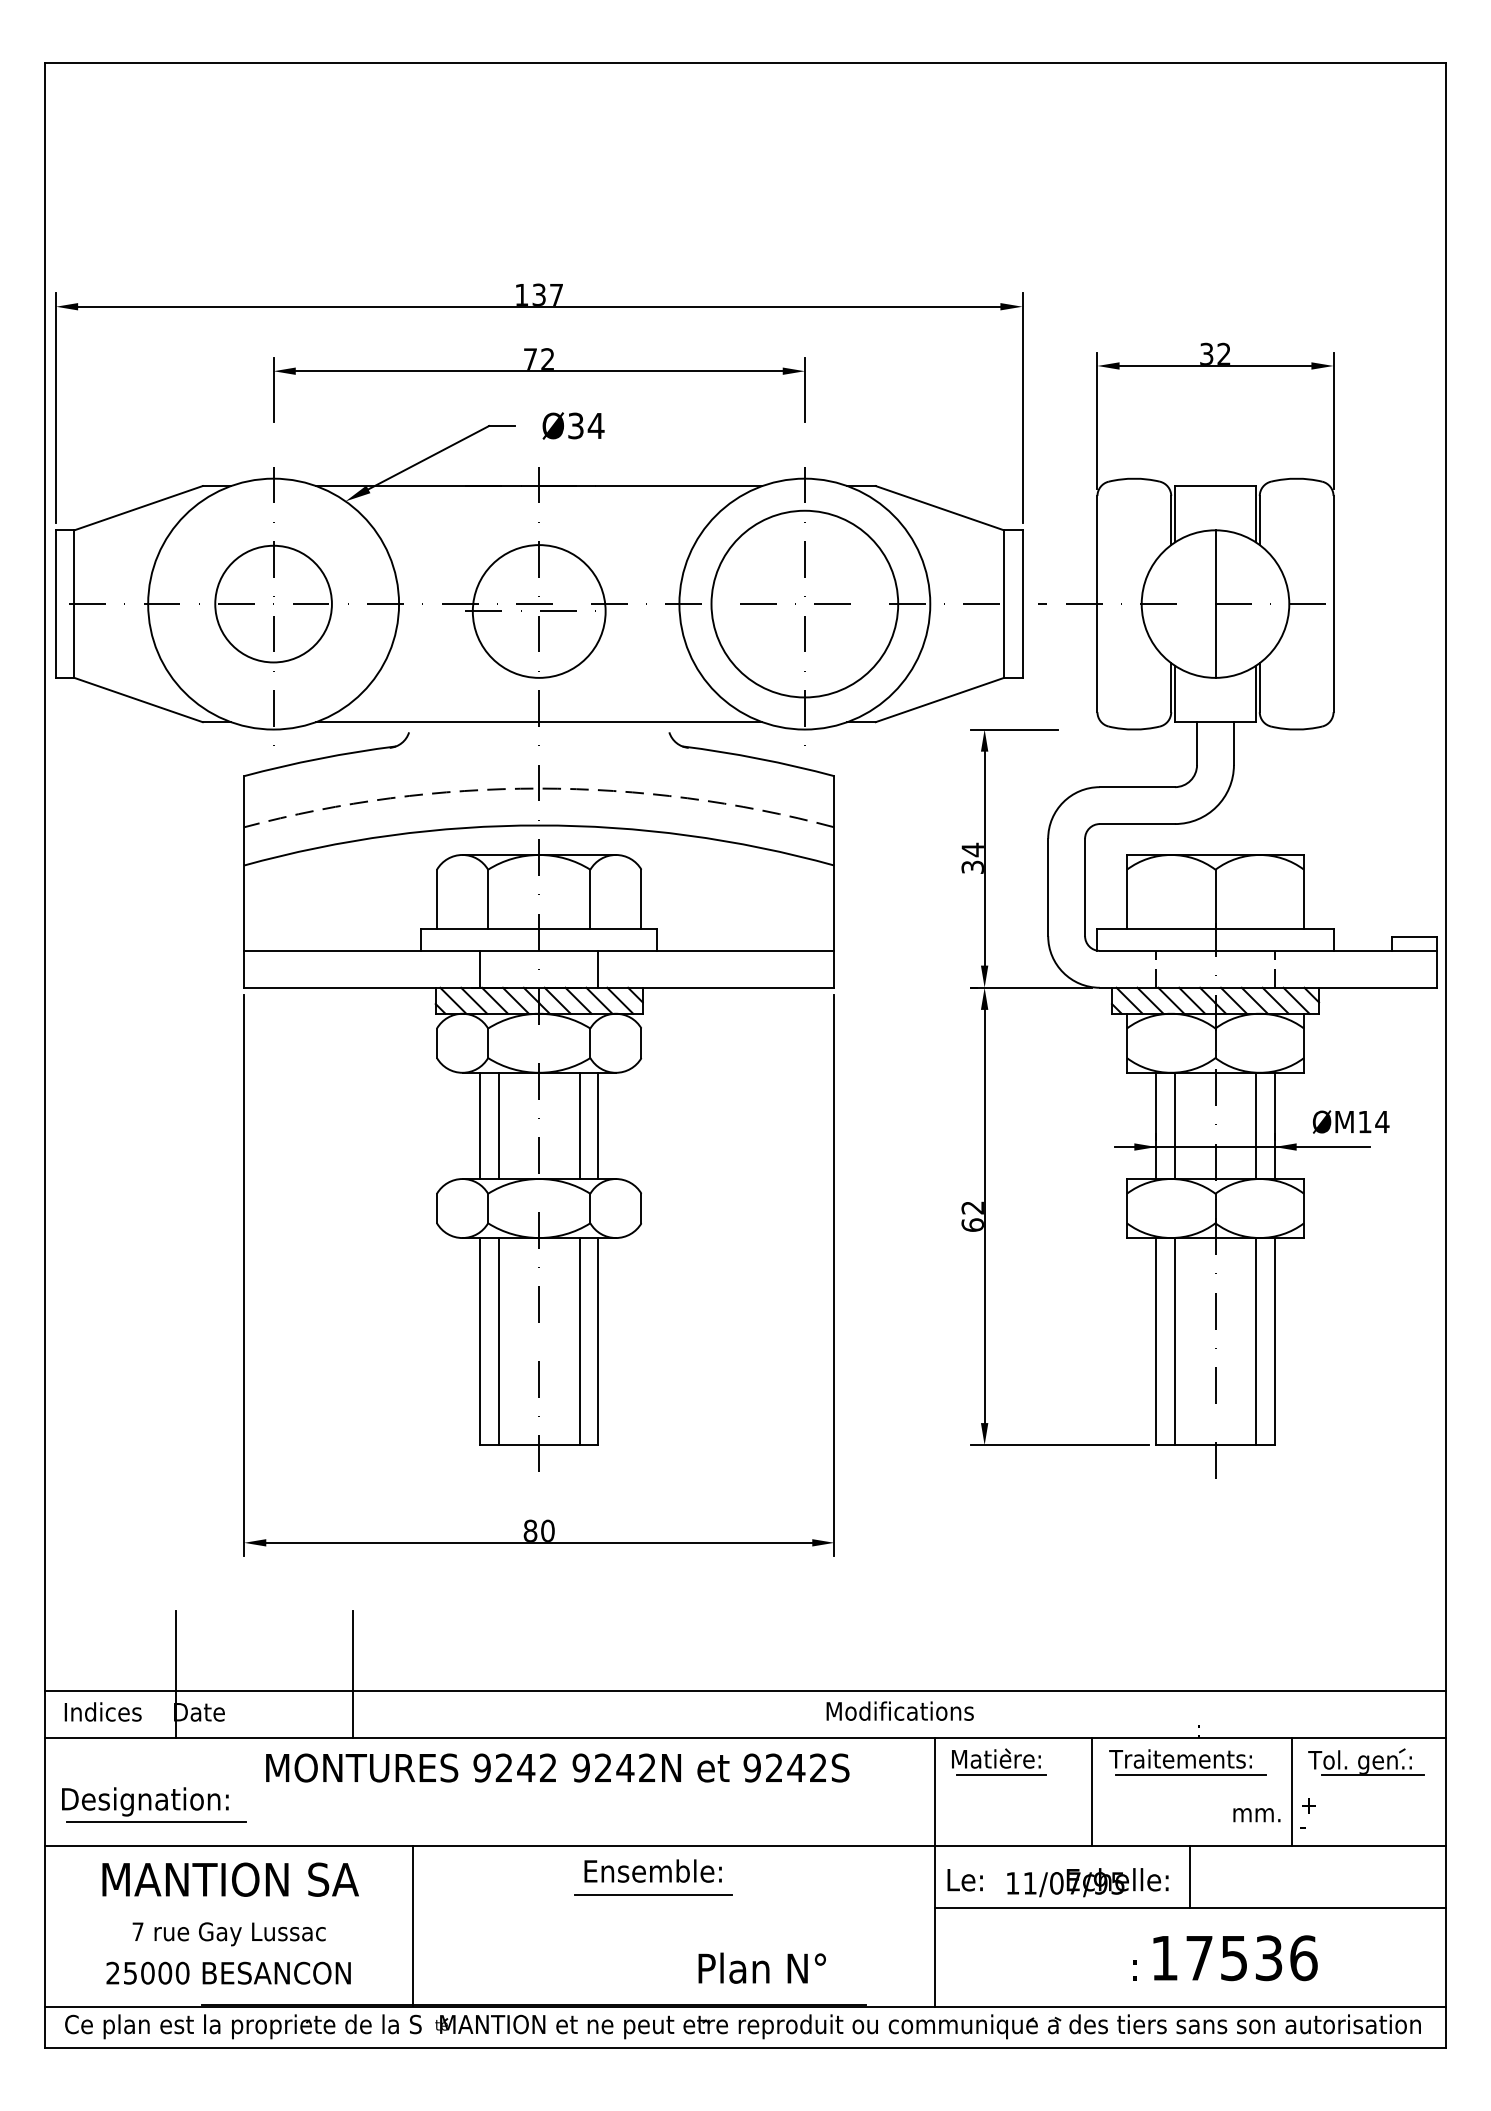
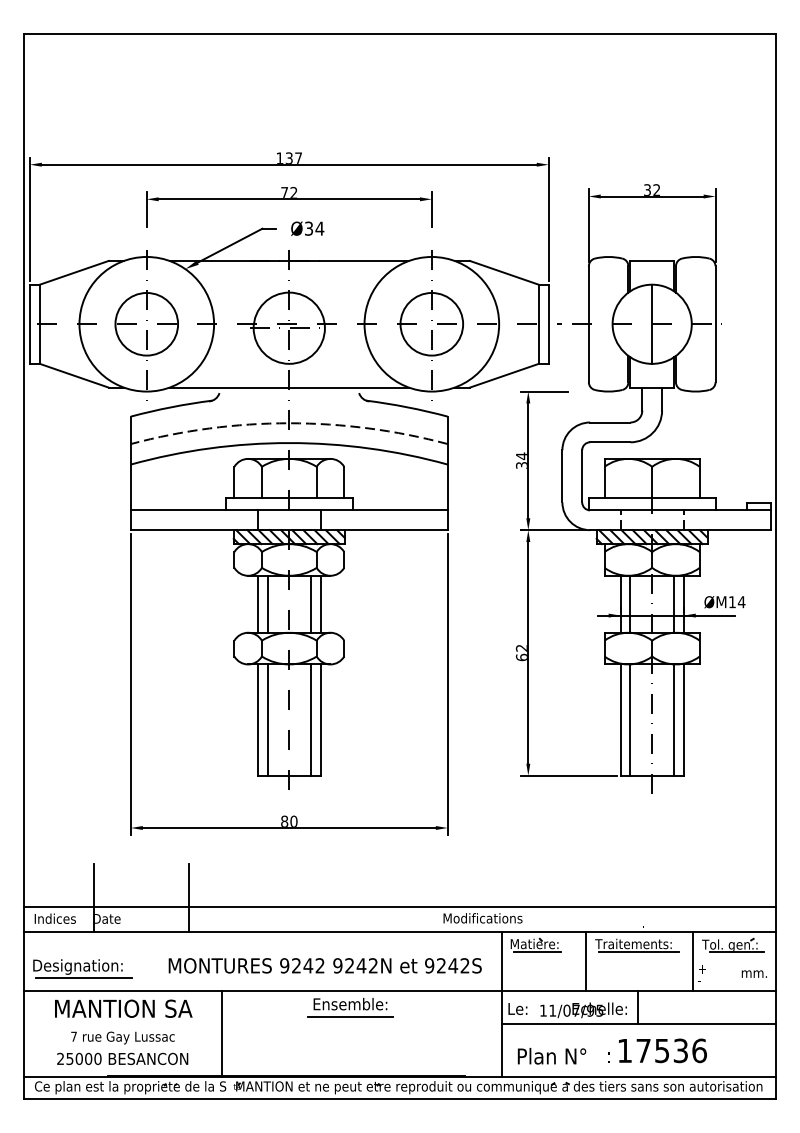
circle: (804, 602) -> (431, 323), size x0.62
text: (556, 1767) -> (324, 965), moved
text: (1255, 1813) -> (753, 973), moved
text: (761, 1968) -> (551, 1056), moved

